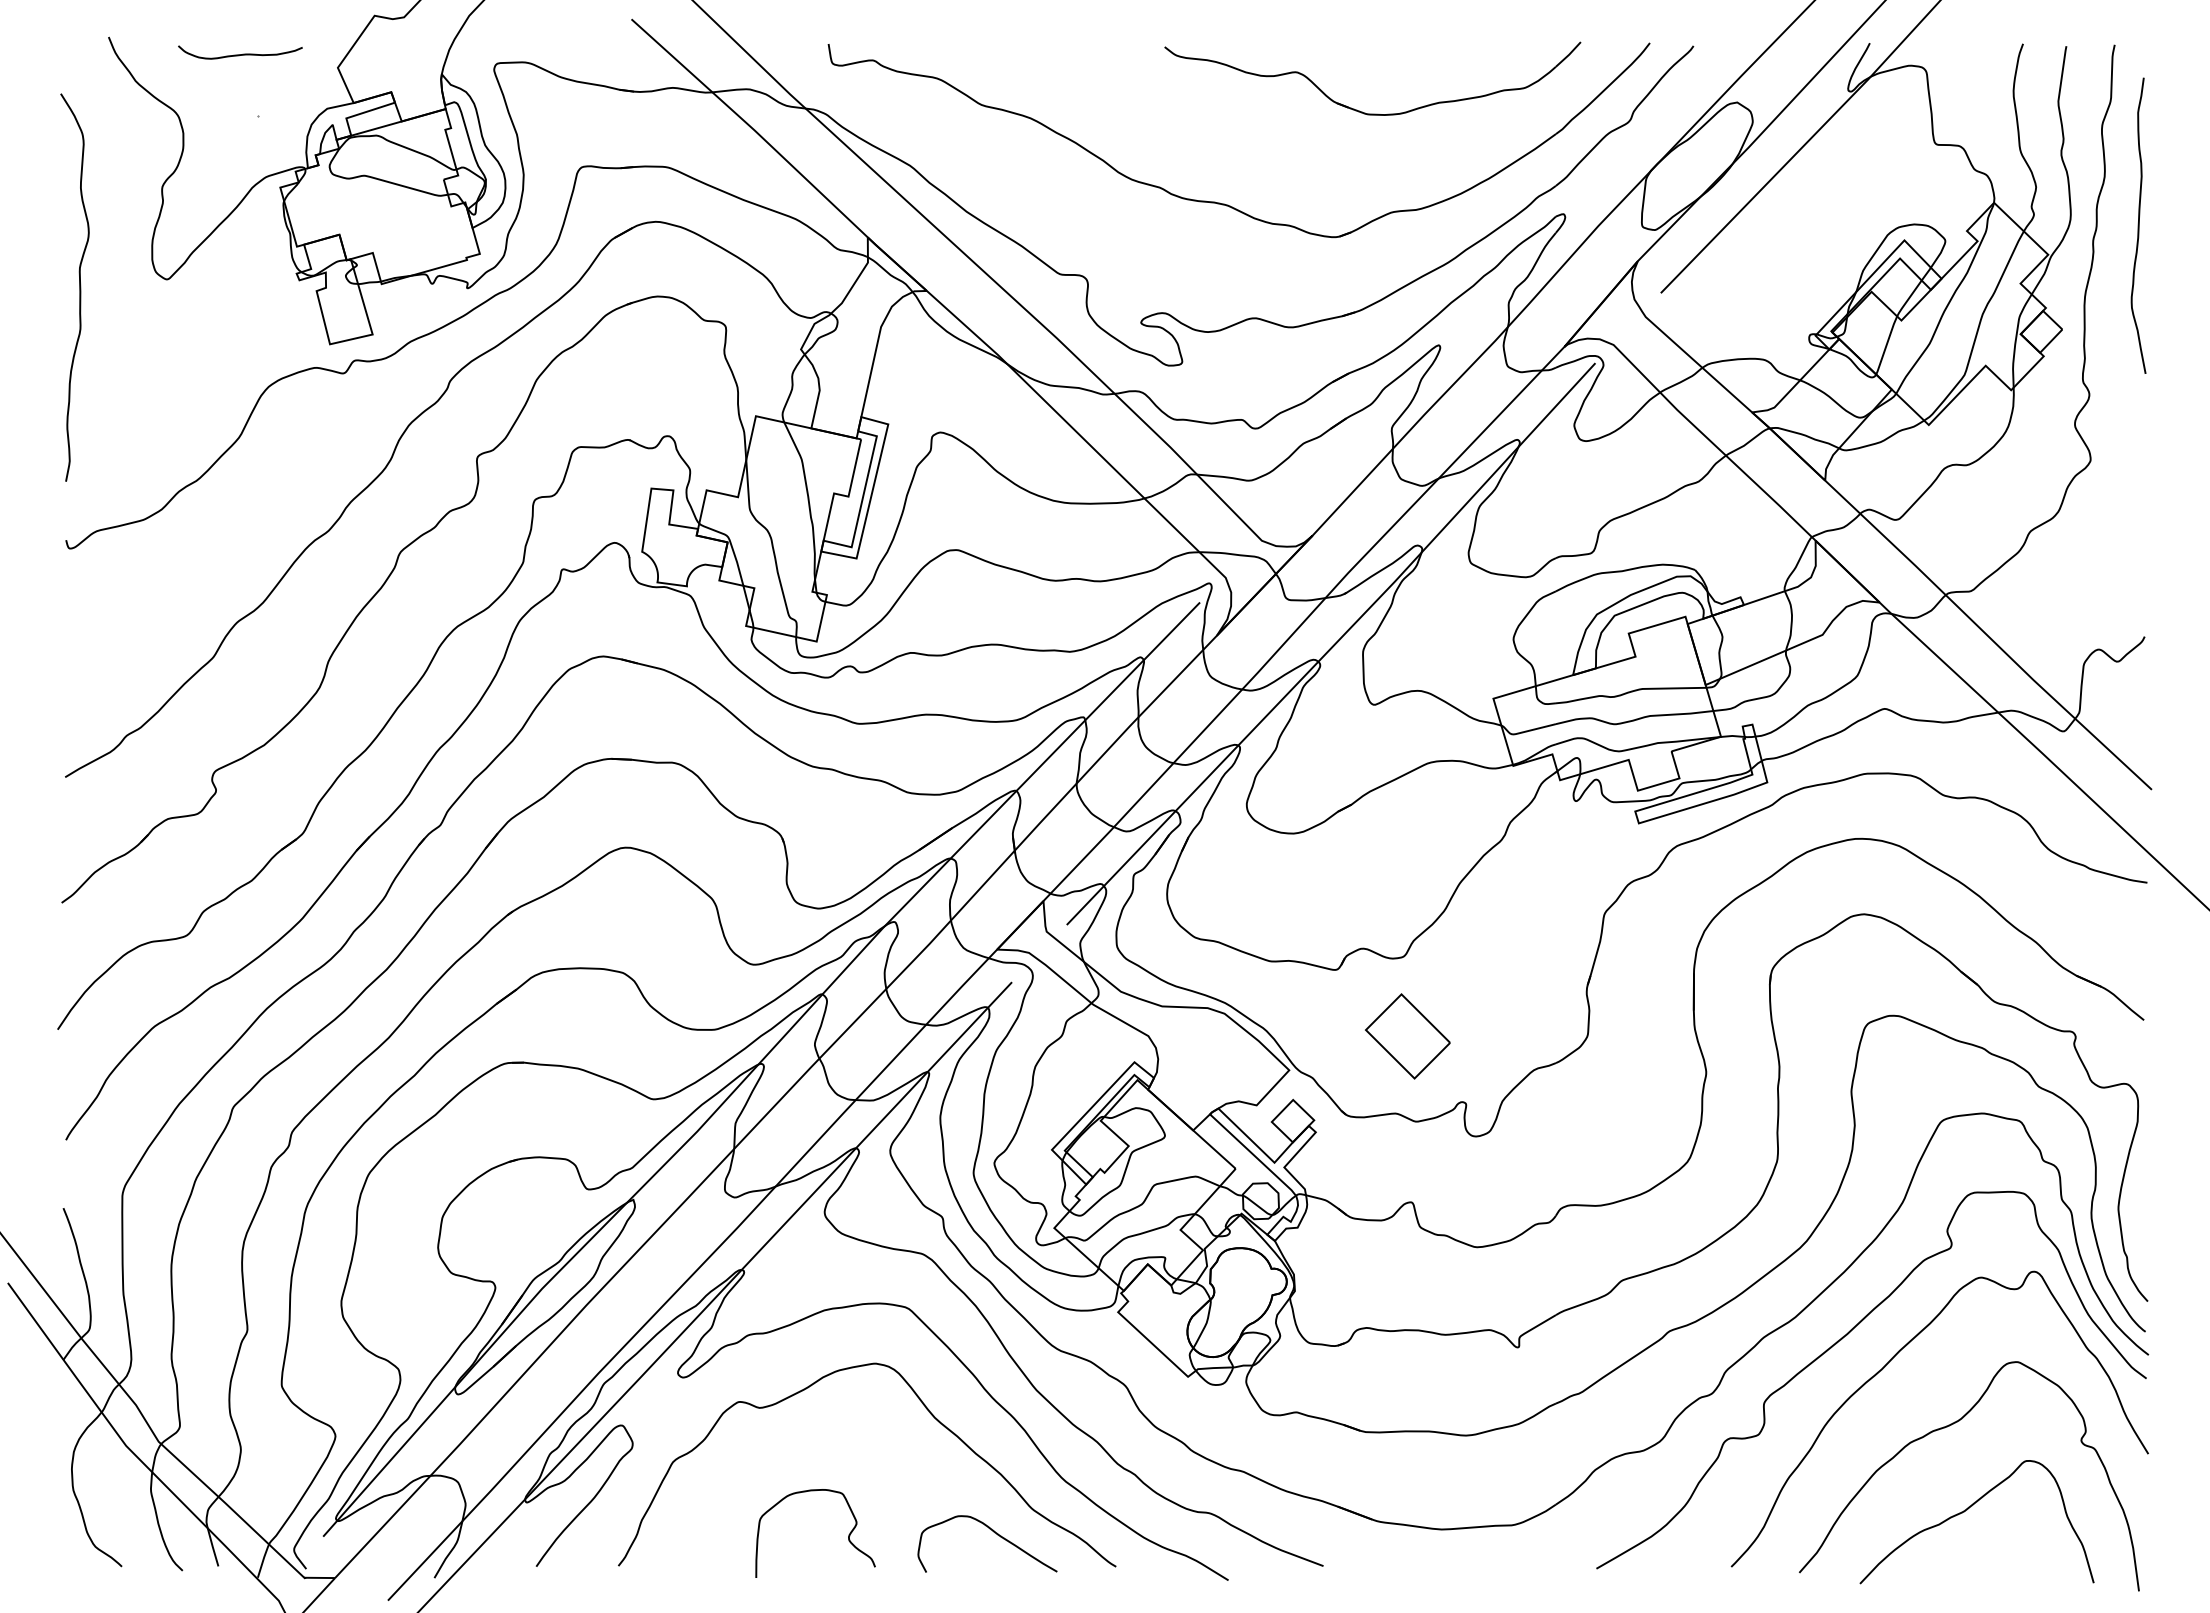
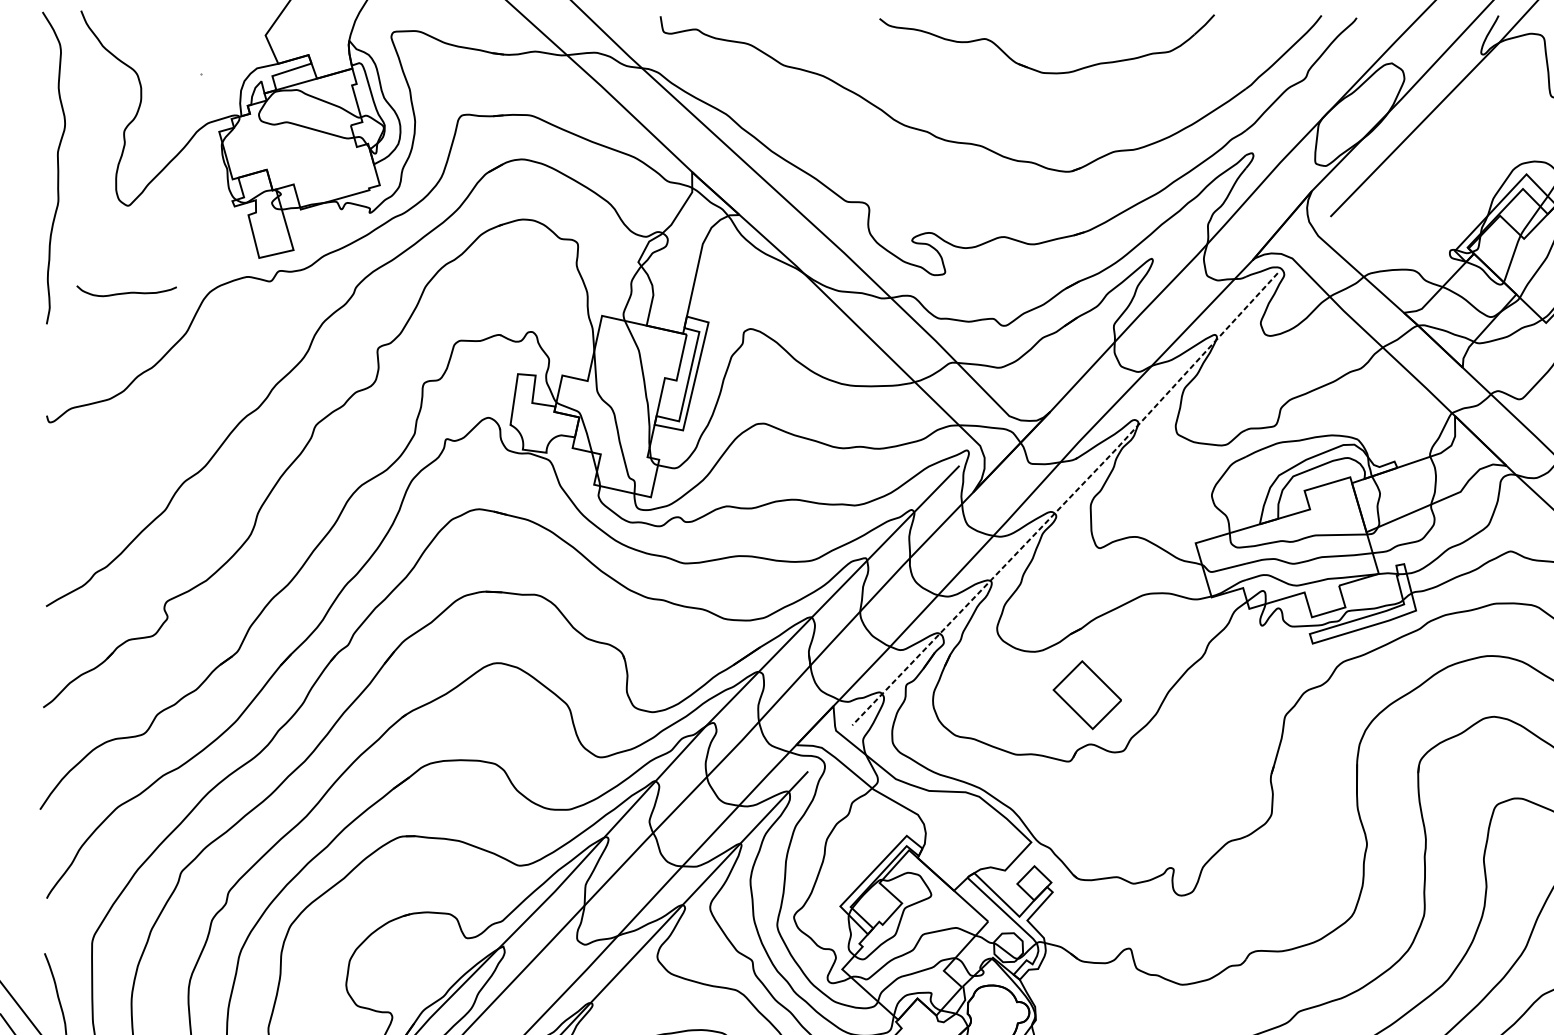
curve: (240, 54) -> (126, 292), moved
part: (1357, 109) -> (1034, 69), moved
curve: (79, 287) -> (57, 168), moved
line: (1333, 645) -> (1066, 500), solid -> dashed
part: (1407, 1036) -> (1087, 695), moved

